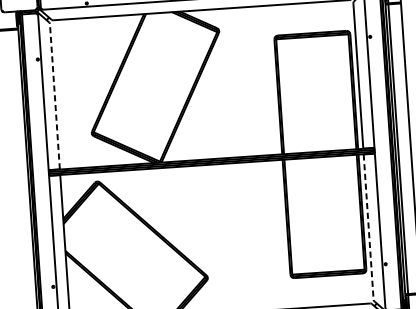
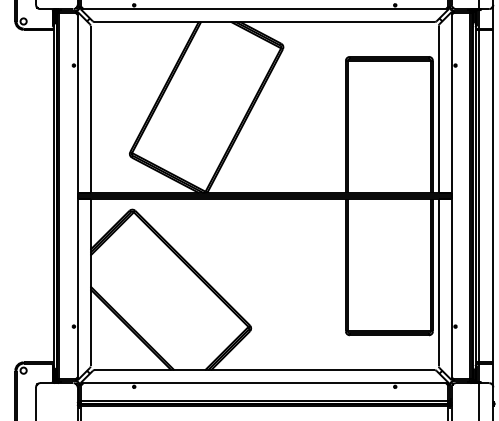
line: (54, 96) -> (90, 109), dashed -> solid
line: (368, 226) -> (438, 282), dashed -> solid

